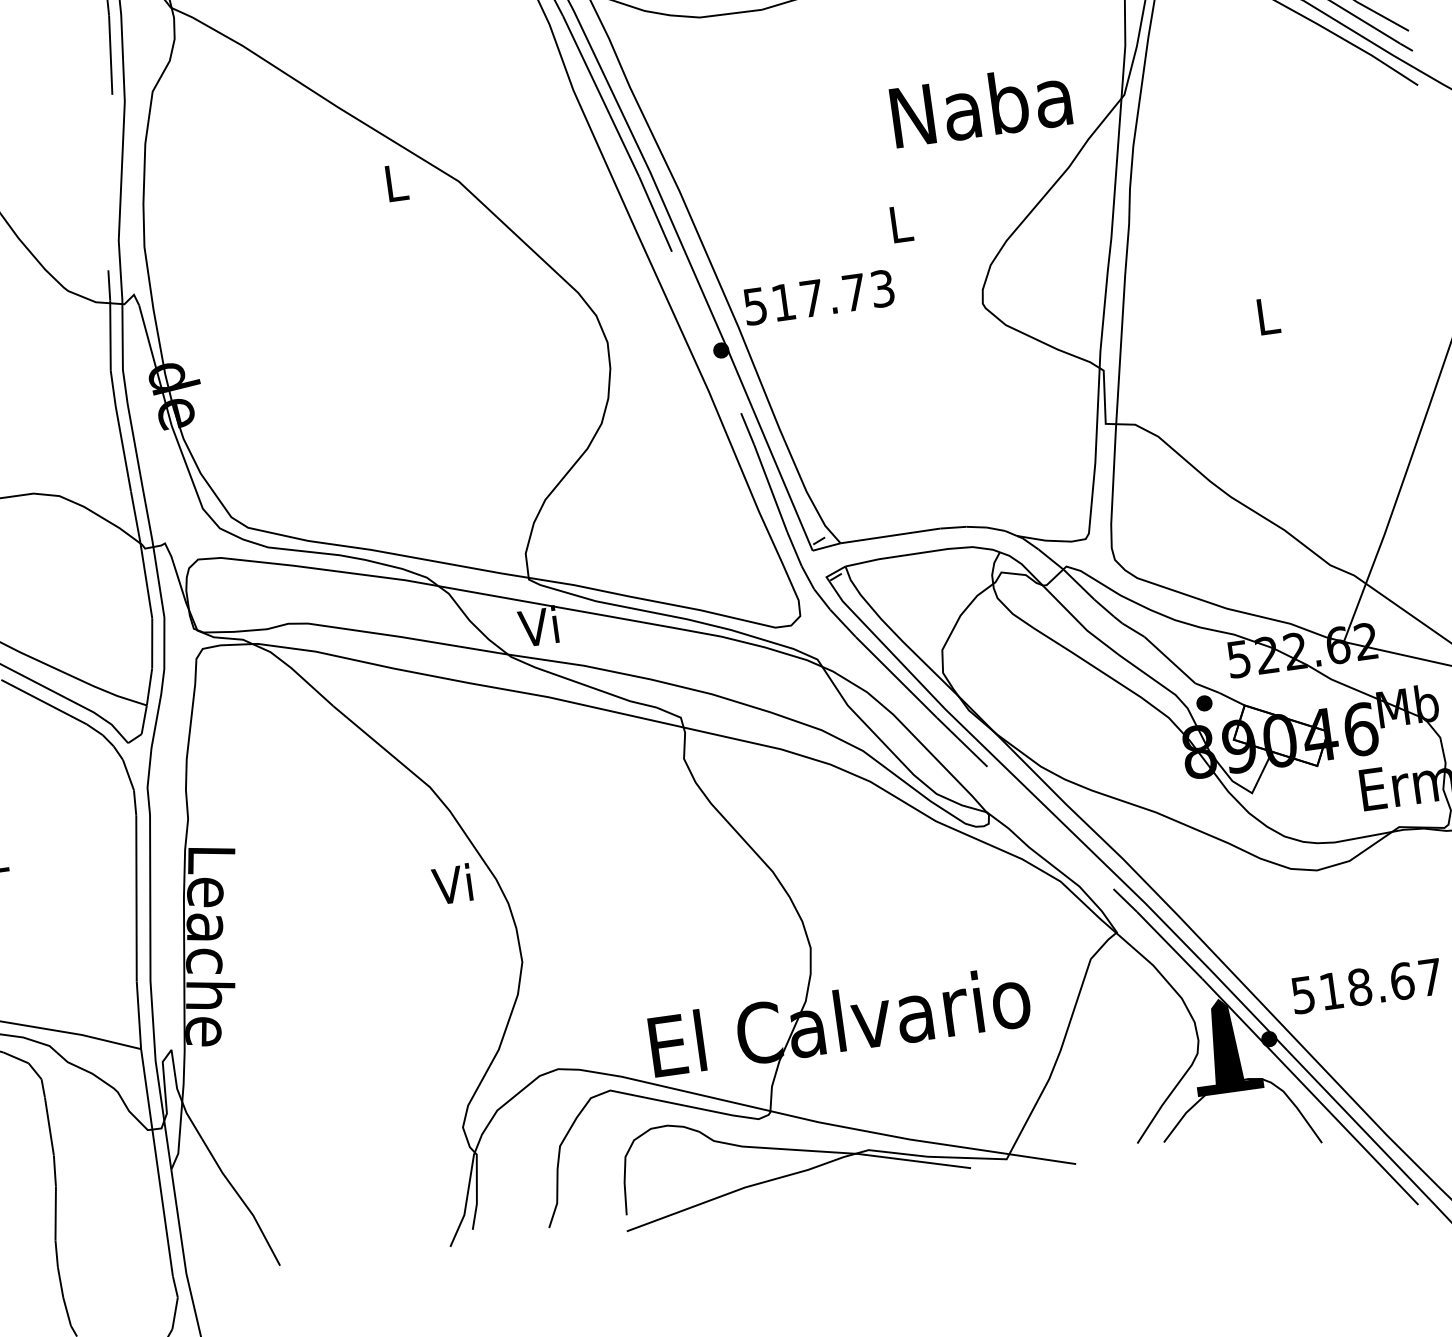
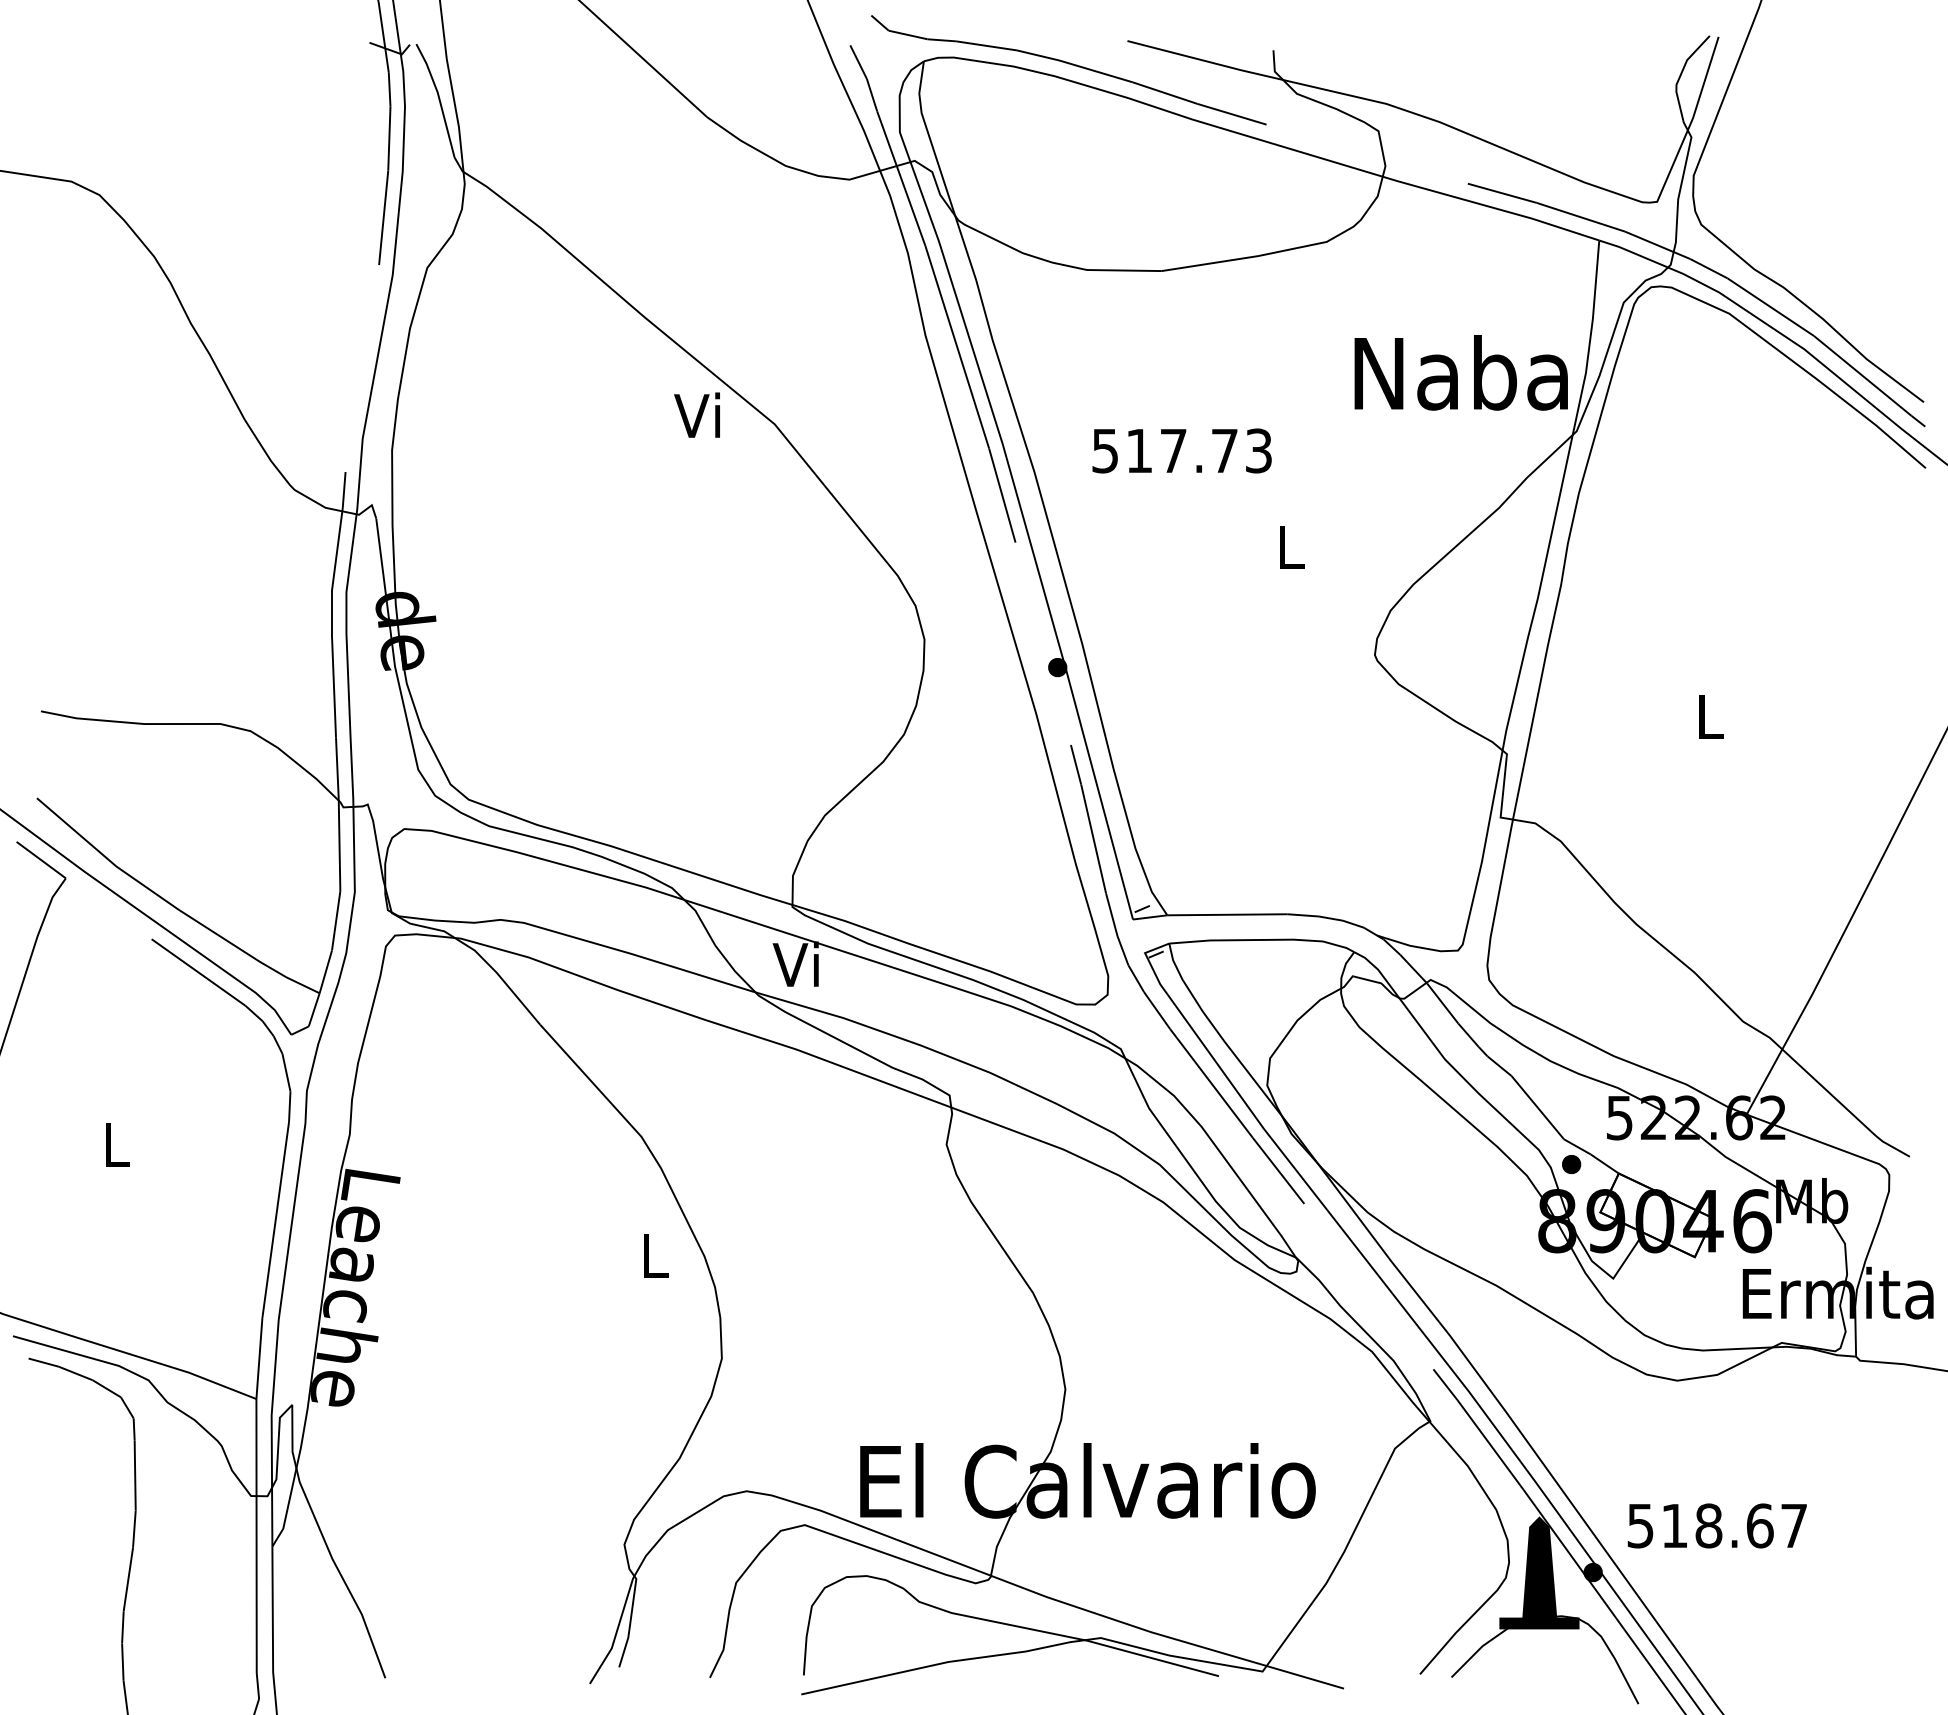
text: (980, 105) -> (1460, 372), moved
text: (392, 182) -> (696, 414), L -> Vi
text: (818, 297) -> (1181, 450), moved
text: (452, 883) -> (651, 1254), Vi -> L

